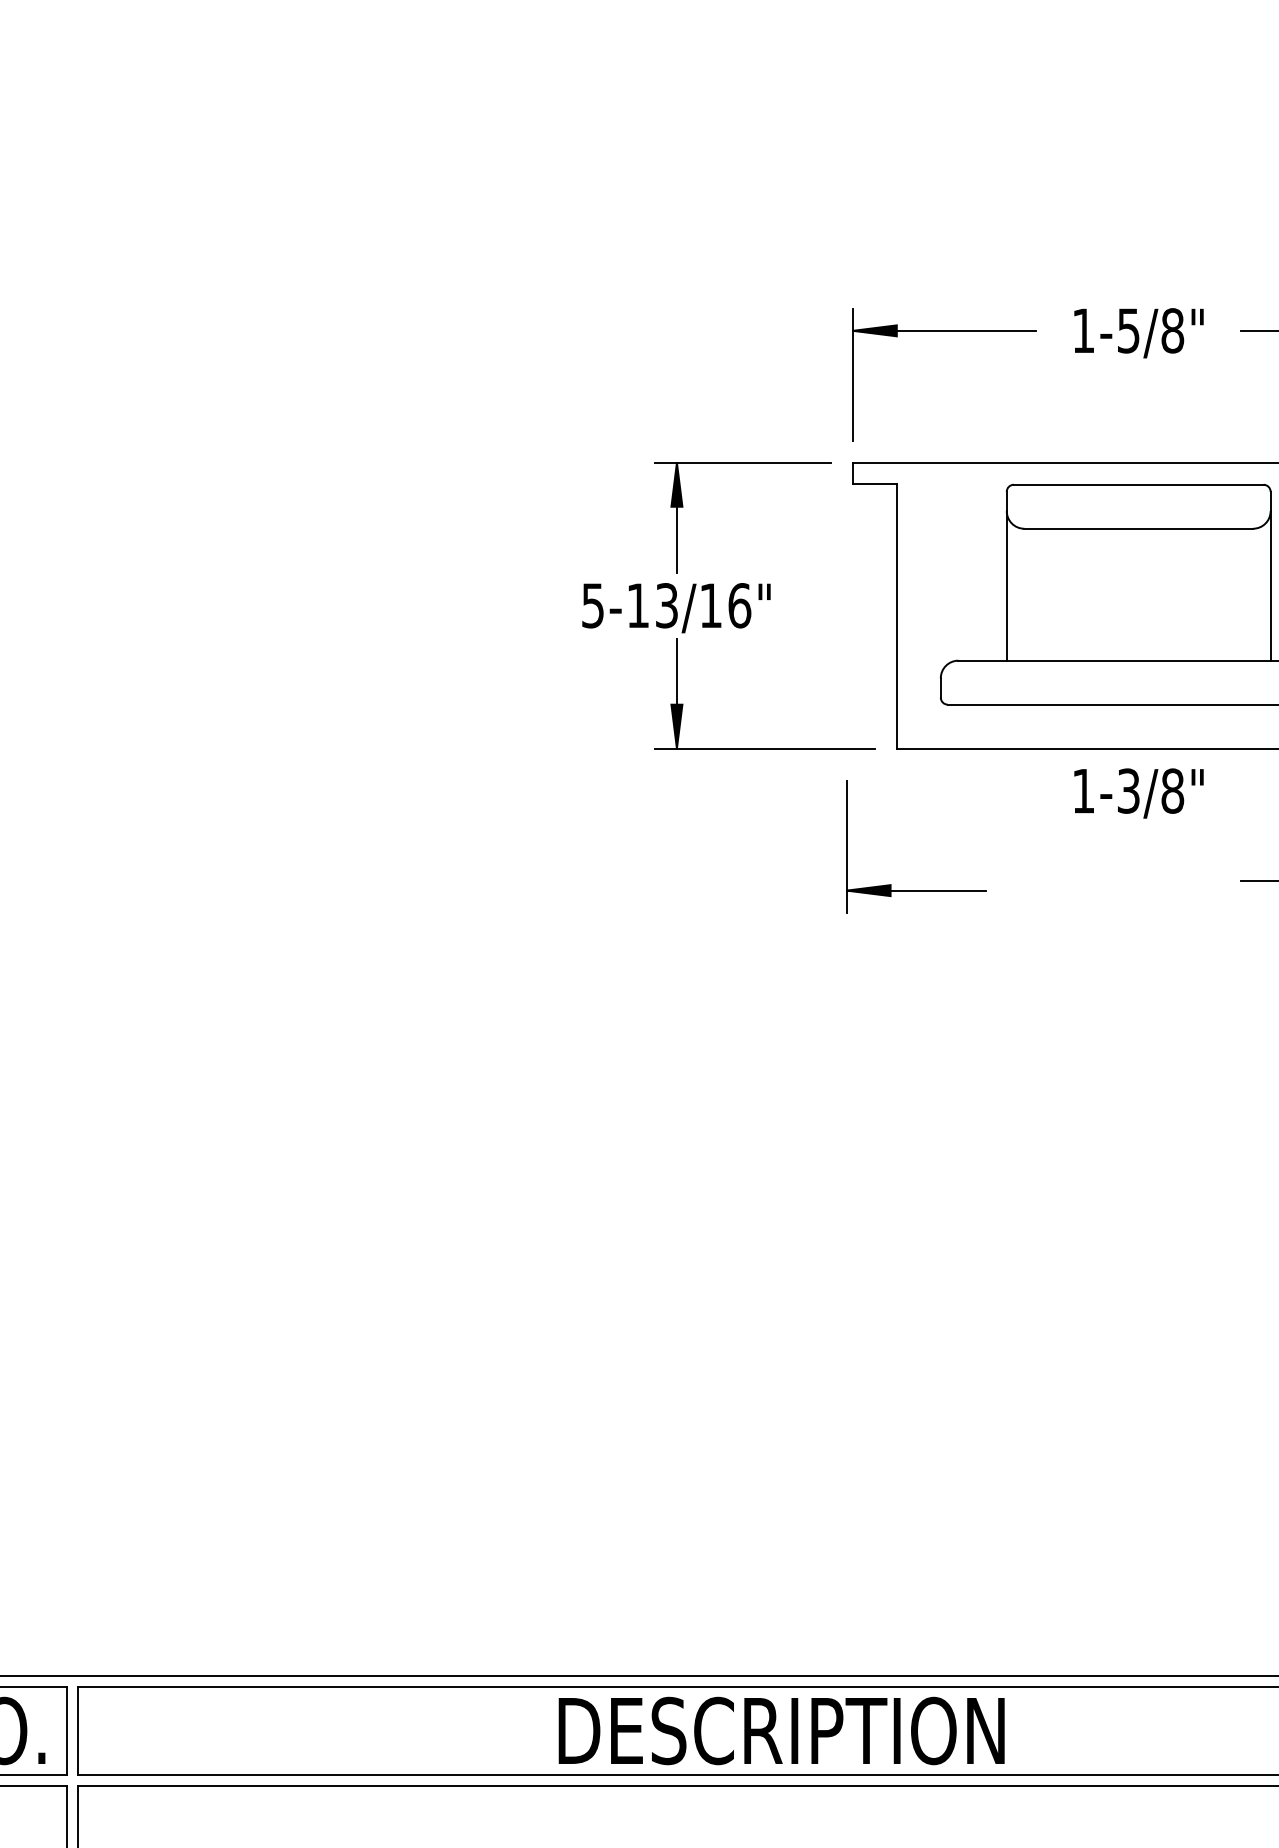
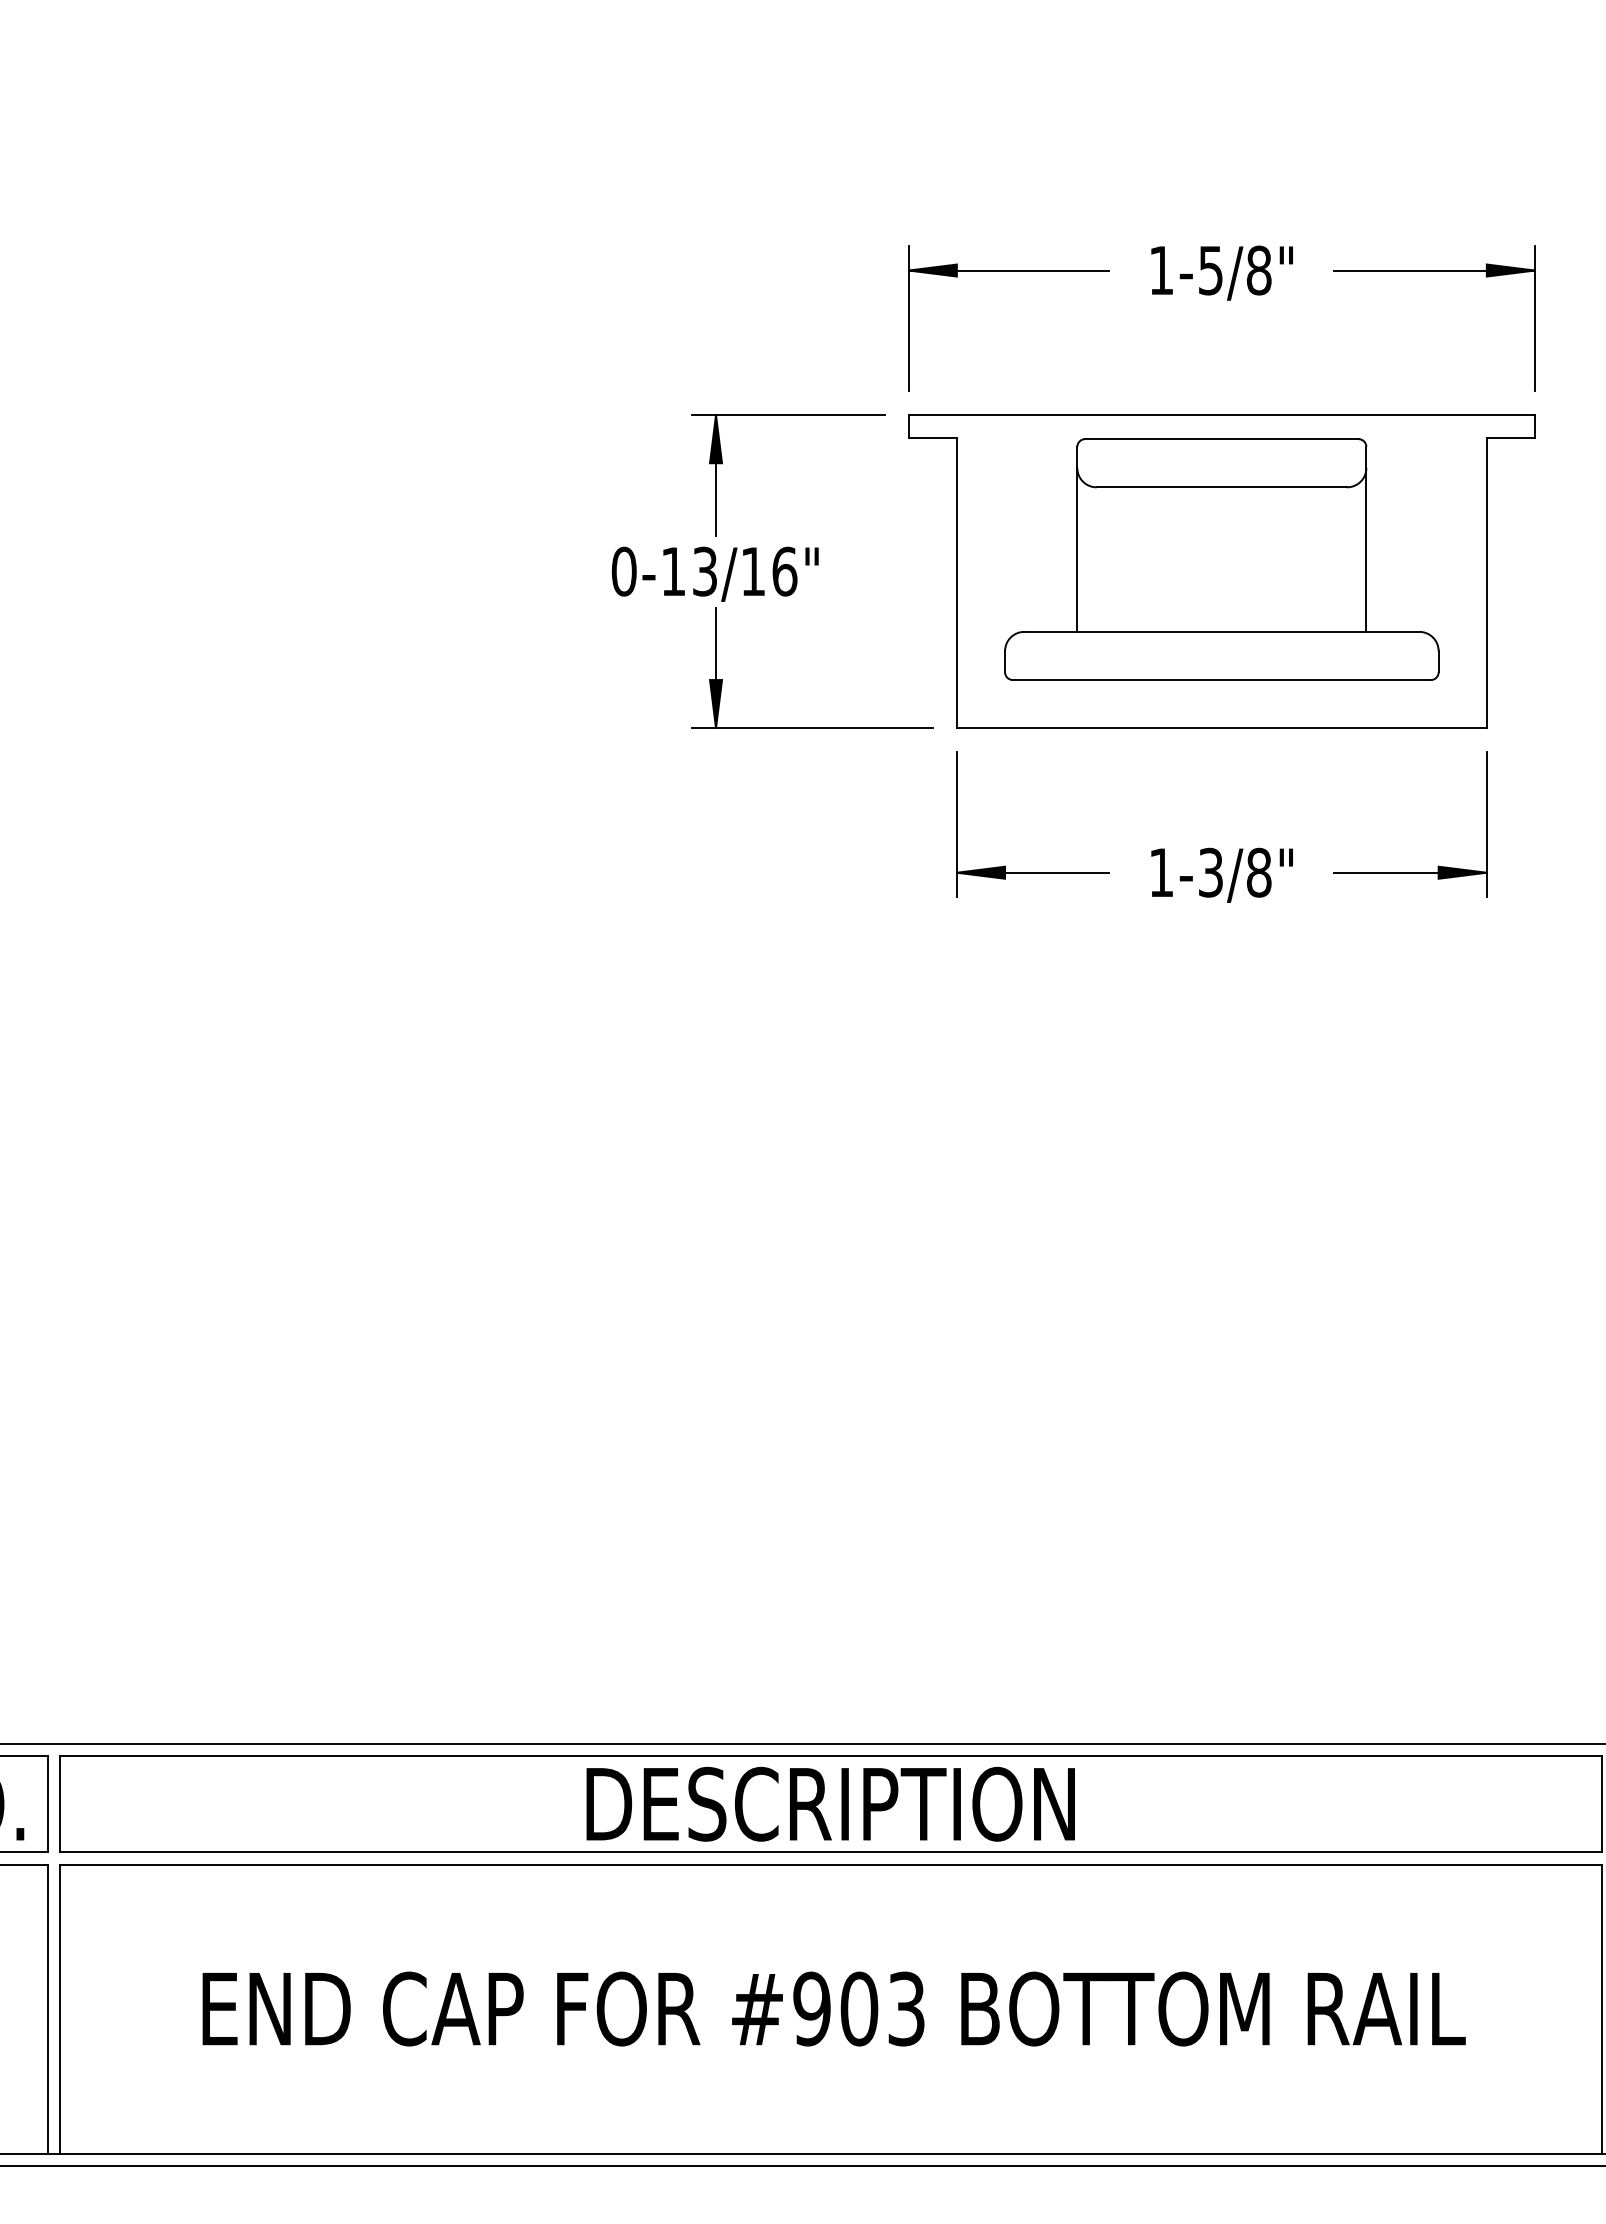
text: (592, 605) -> (623, 571), 5-13/16" -> 0-13/16"
text: (1138, 792) -> (1221, 874), moved
part: (915, 890) -> (1032, 872), moved

